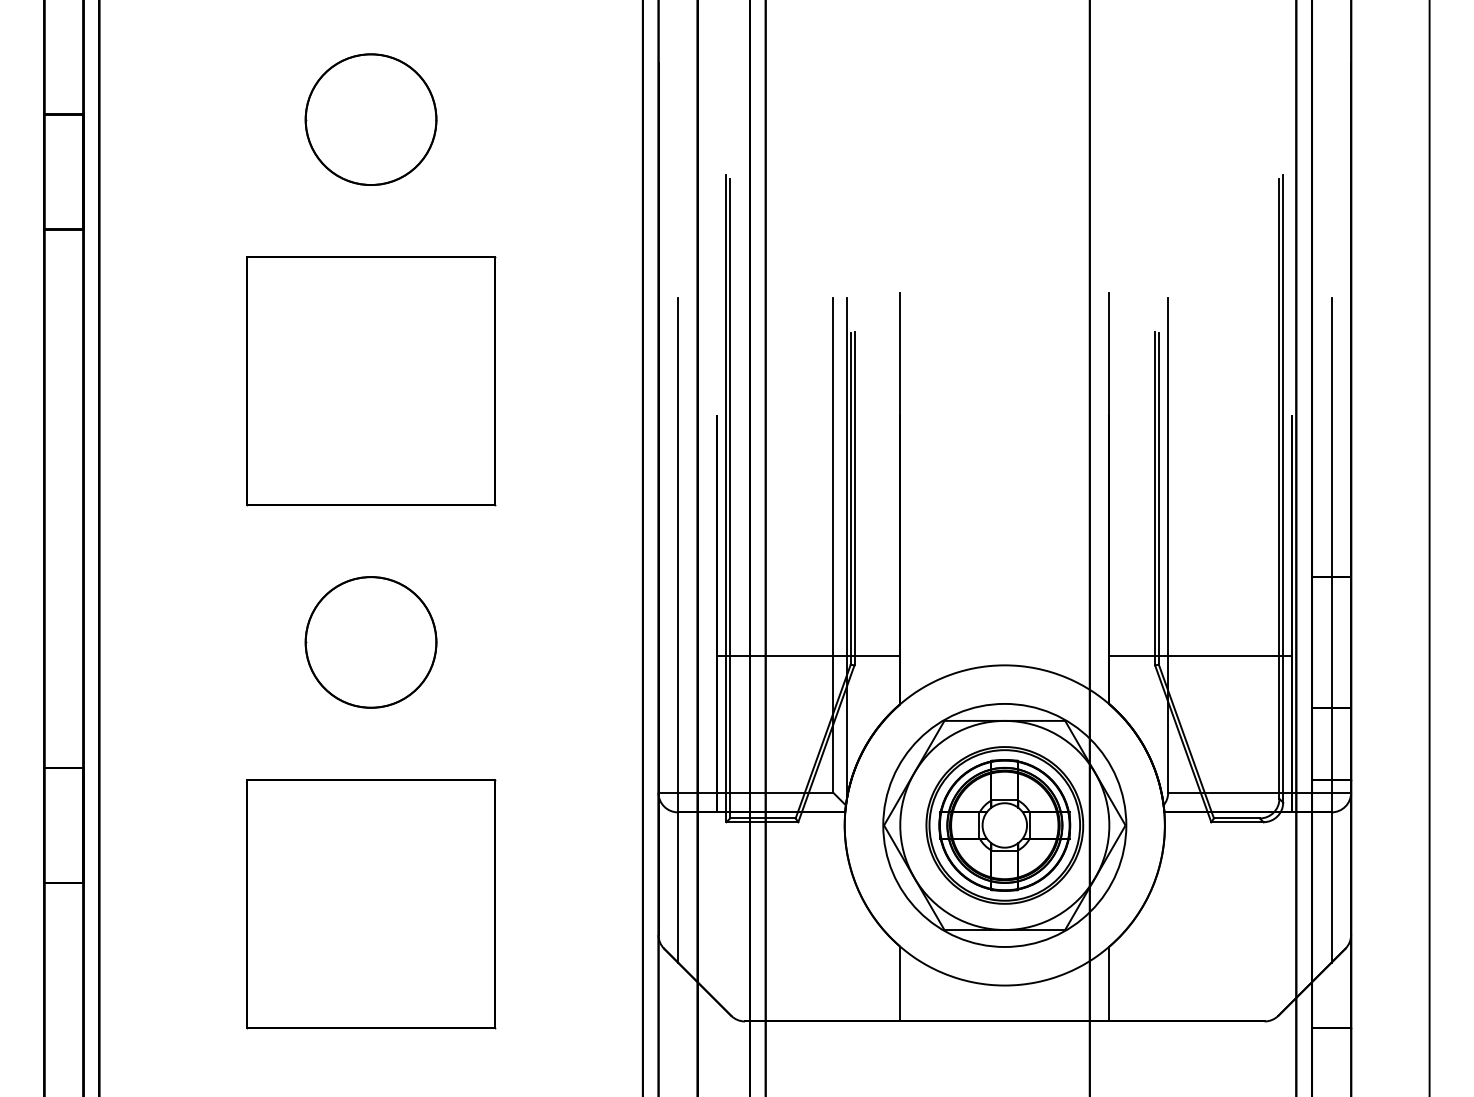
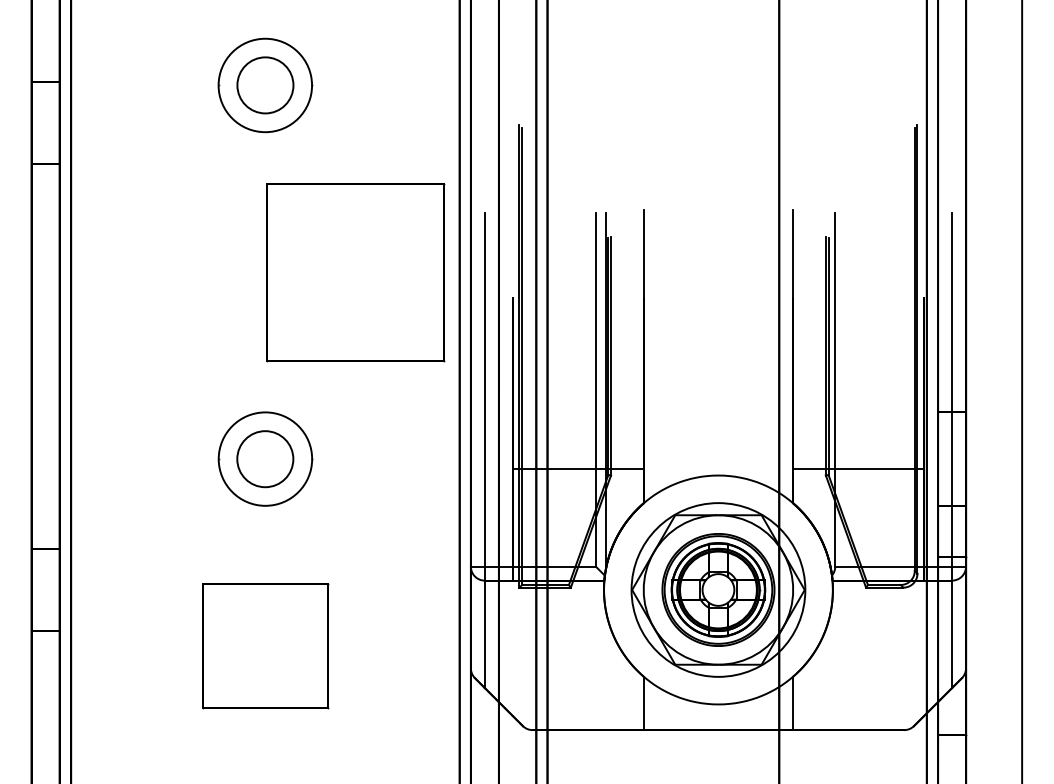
circle: (370, 119) -> (264, 85), size x0.6
part: (371, 381) -> (355, 272), moved
circle: (370, 642) -> (264, 459), size x0.6
part: (371, 904) -> (265, 646), size x0.7

